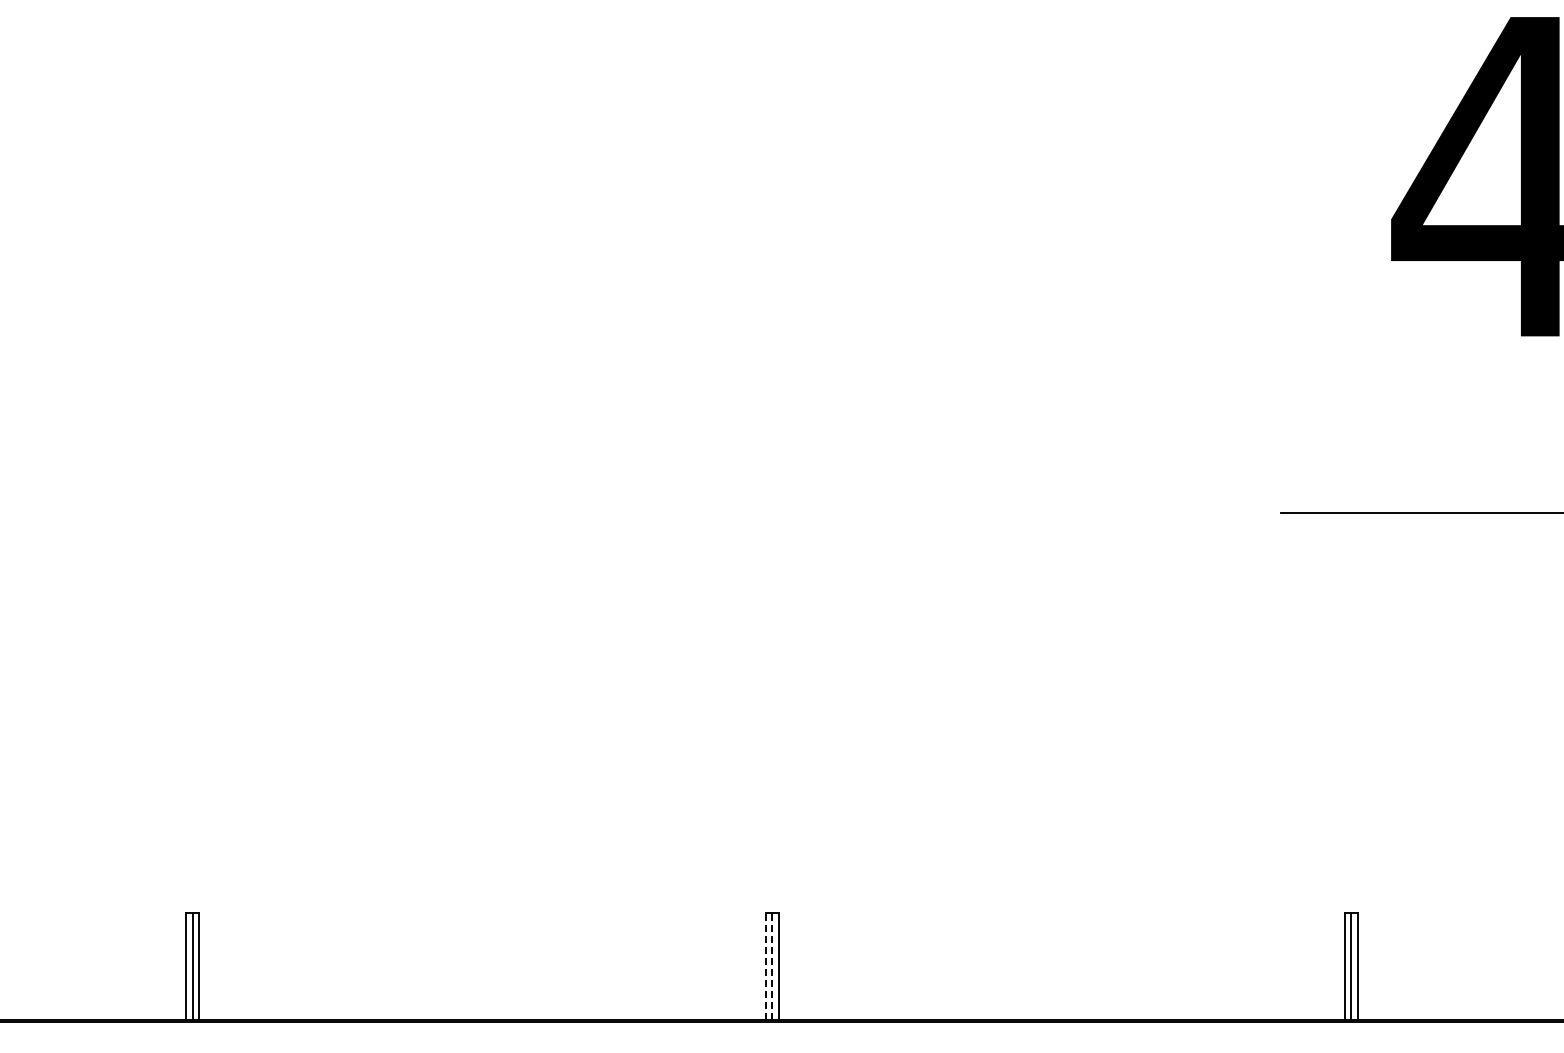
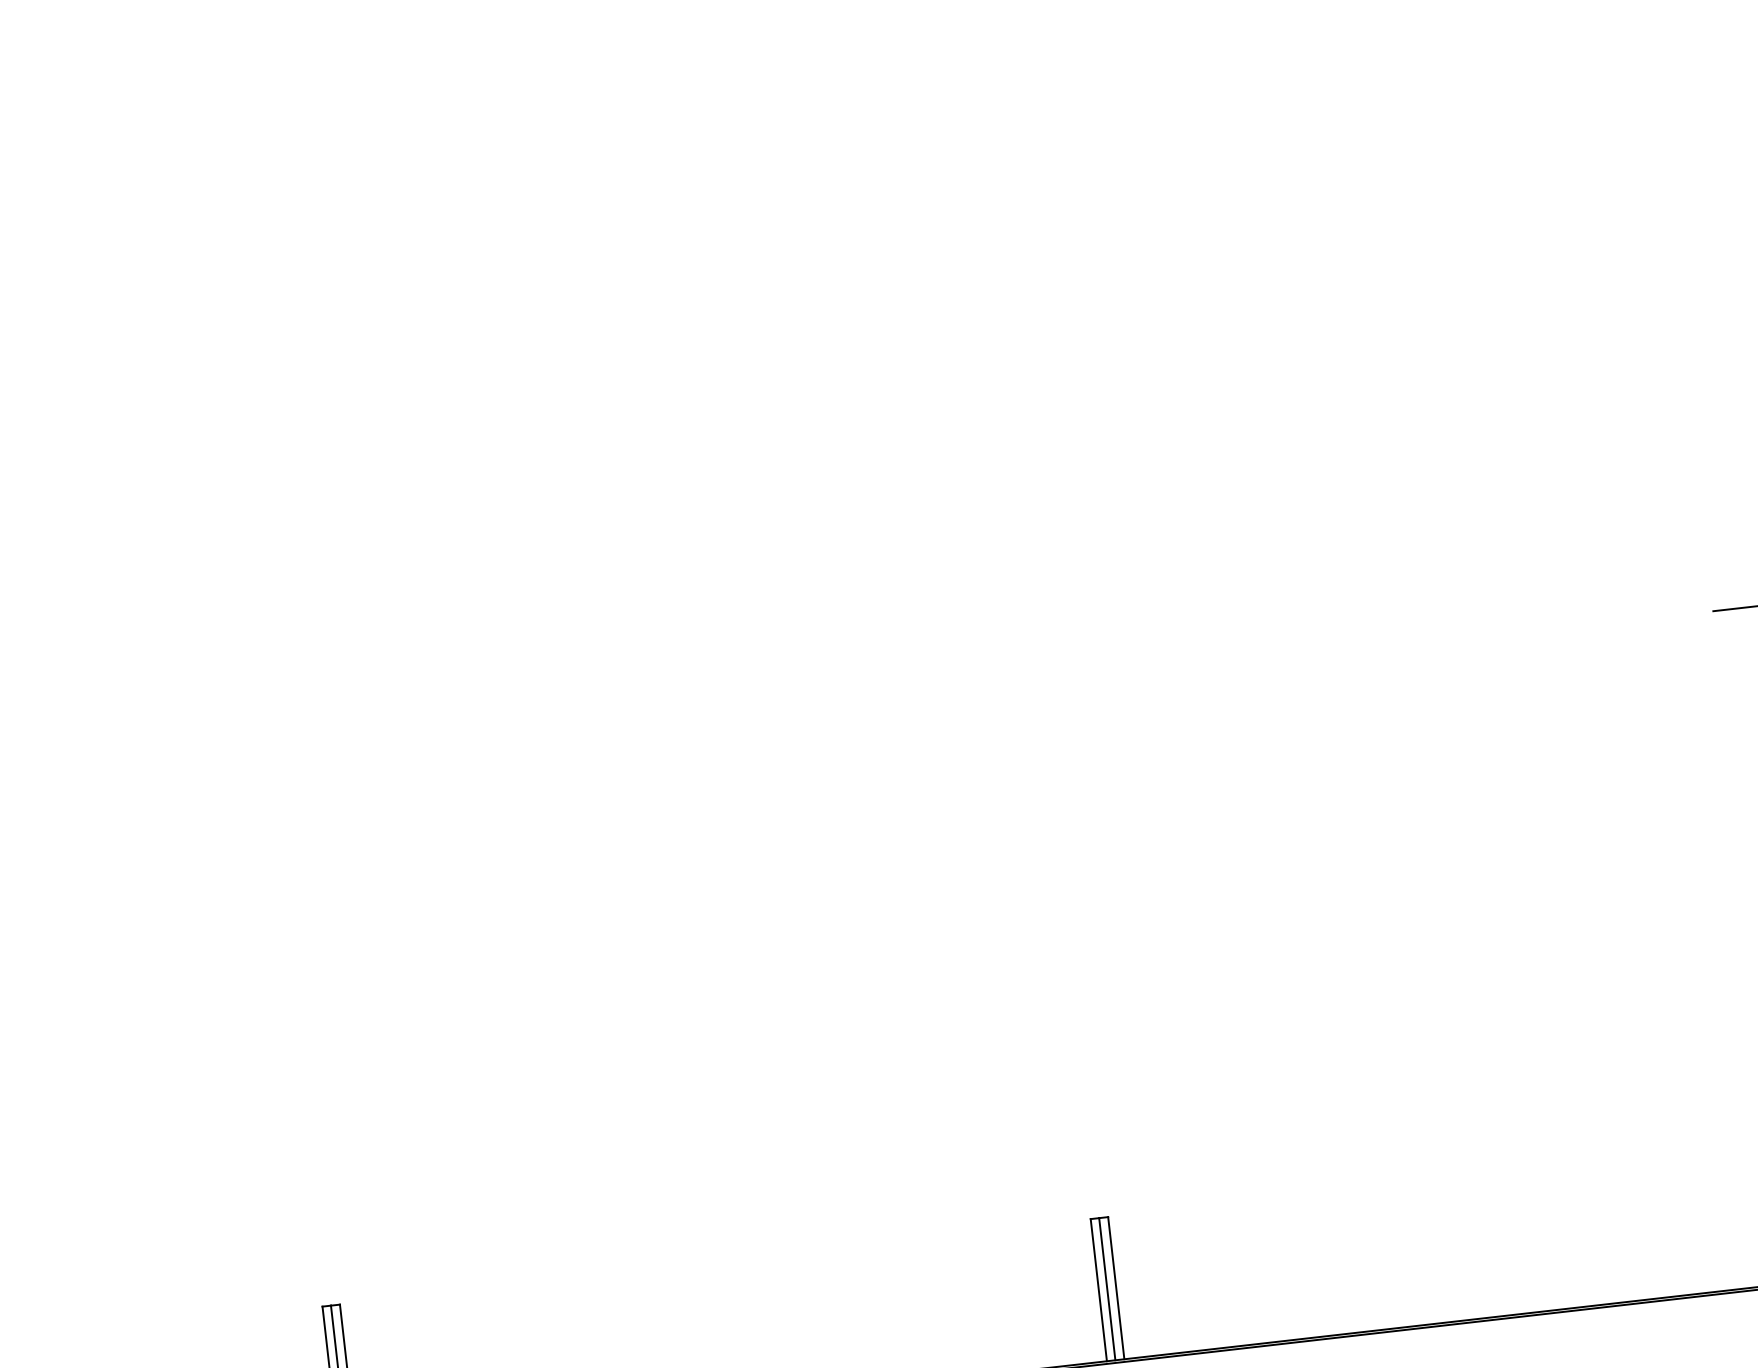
line: (765, 966) -> (1098, 1290), dashed -> solid
line: (771, 966) -> (1106, 1289), dashed -> solid

